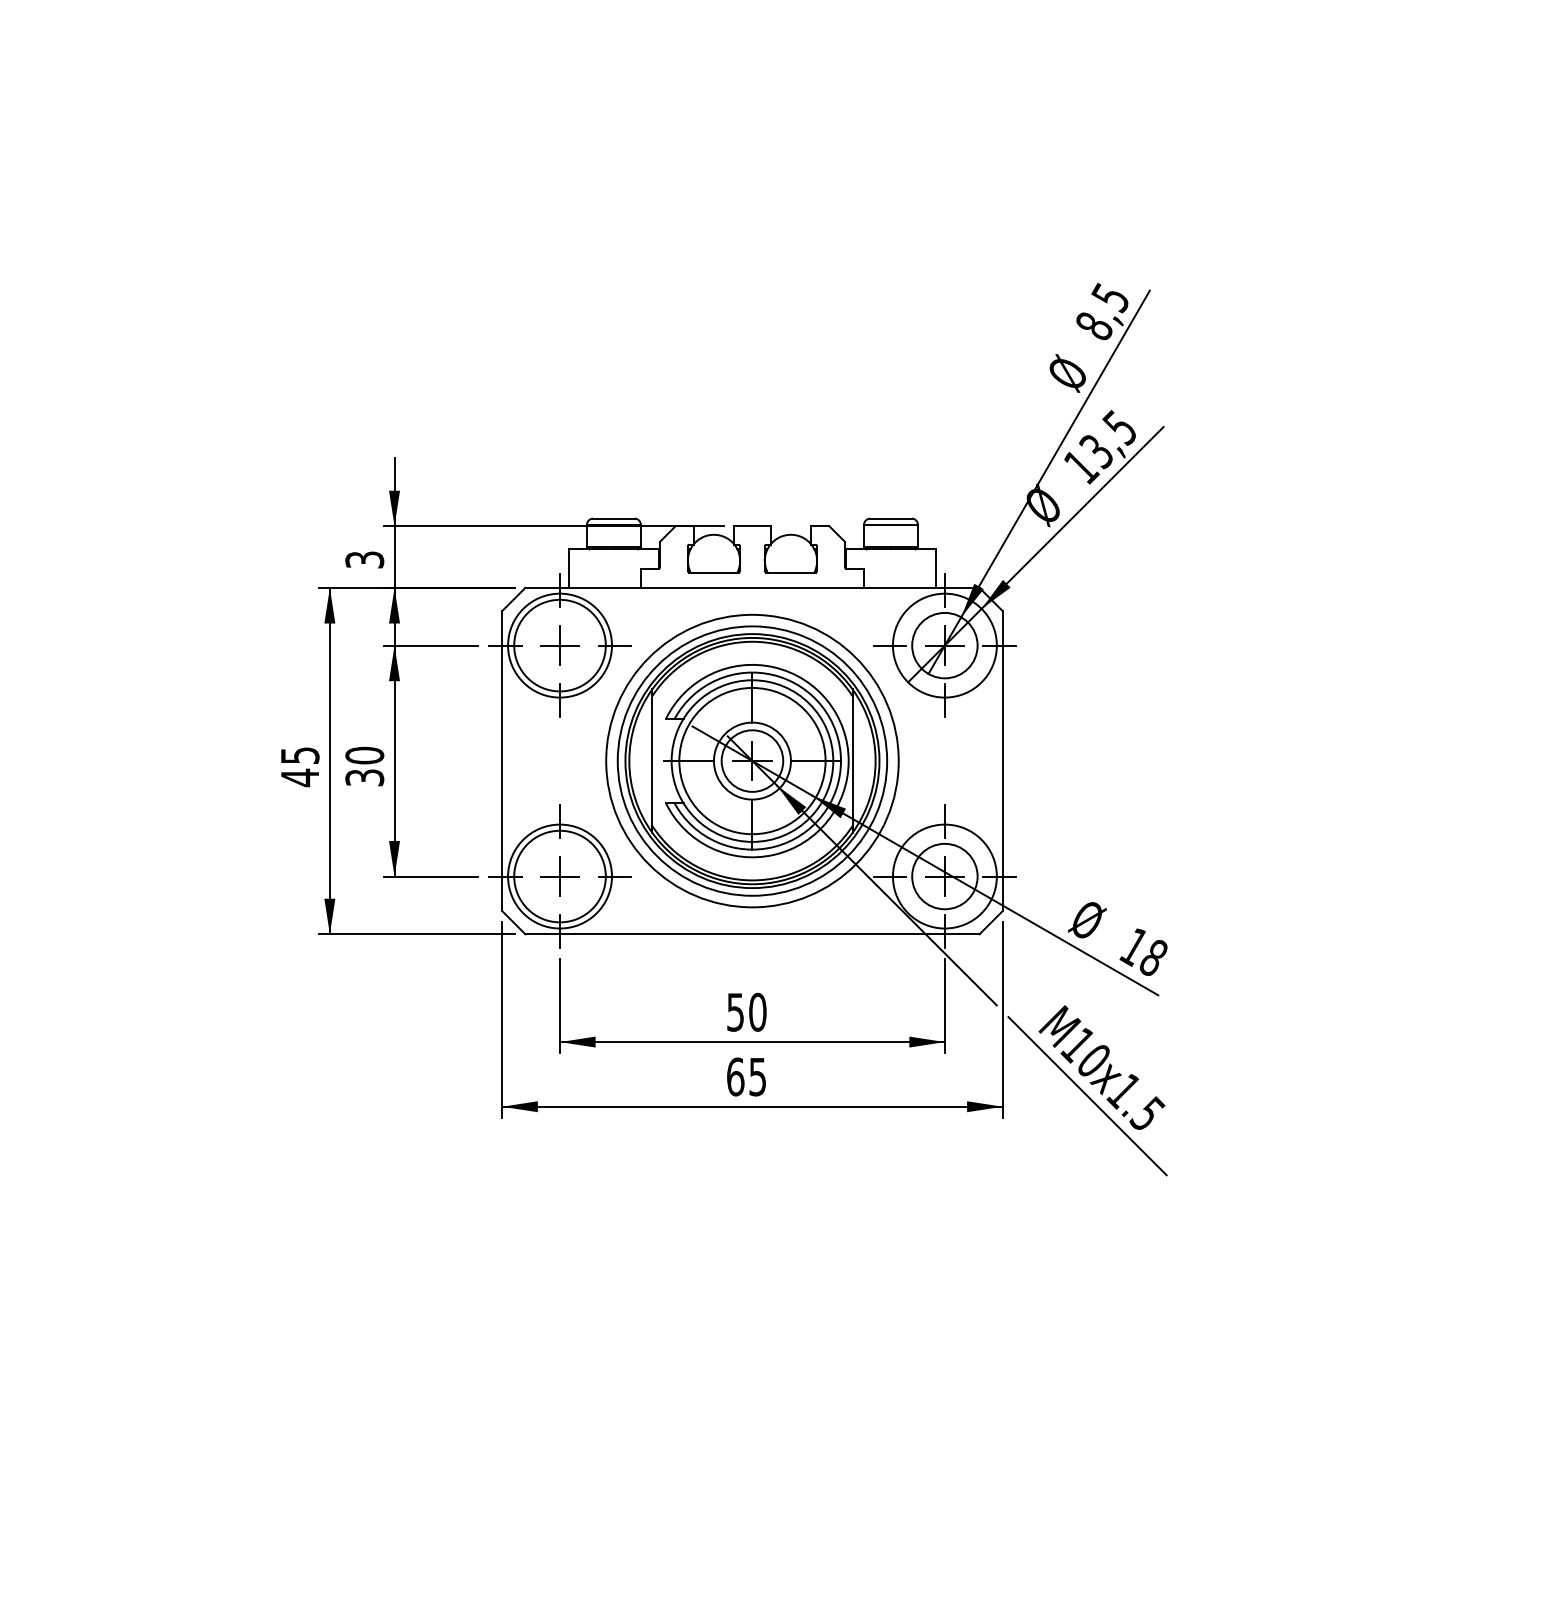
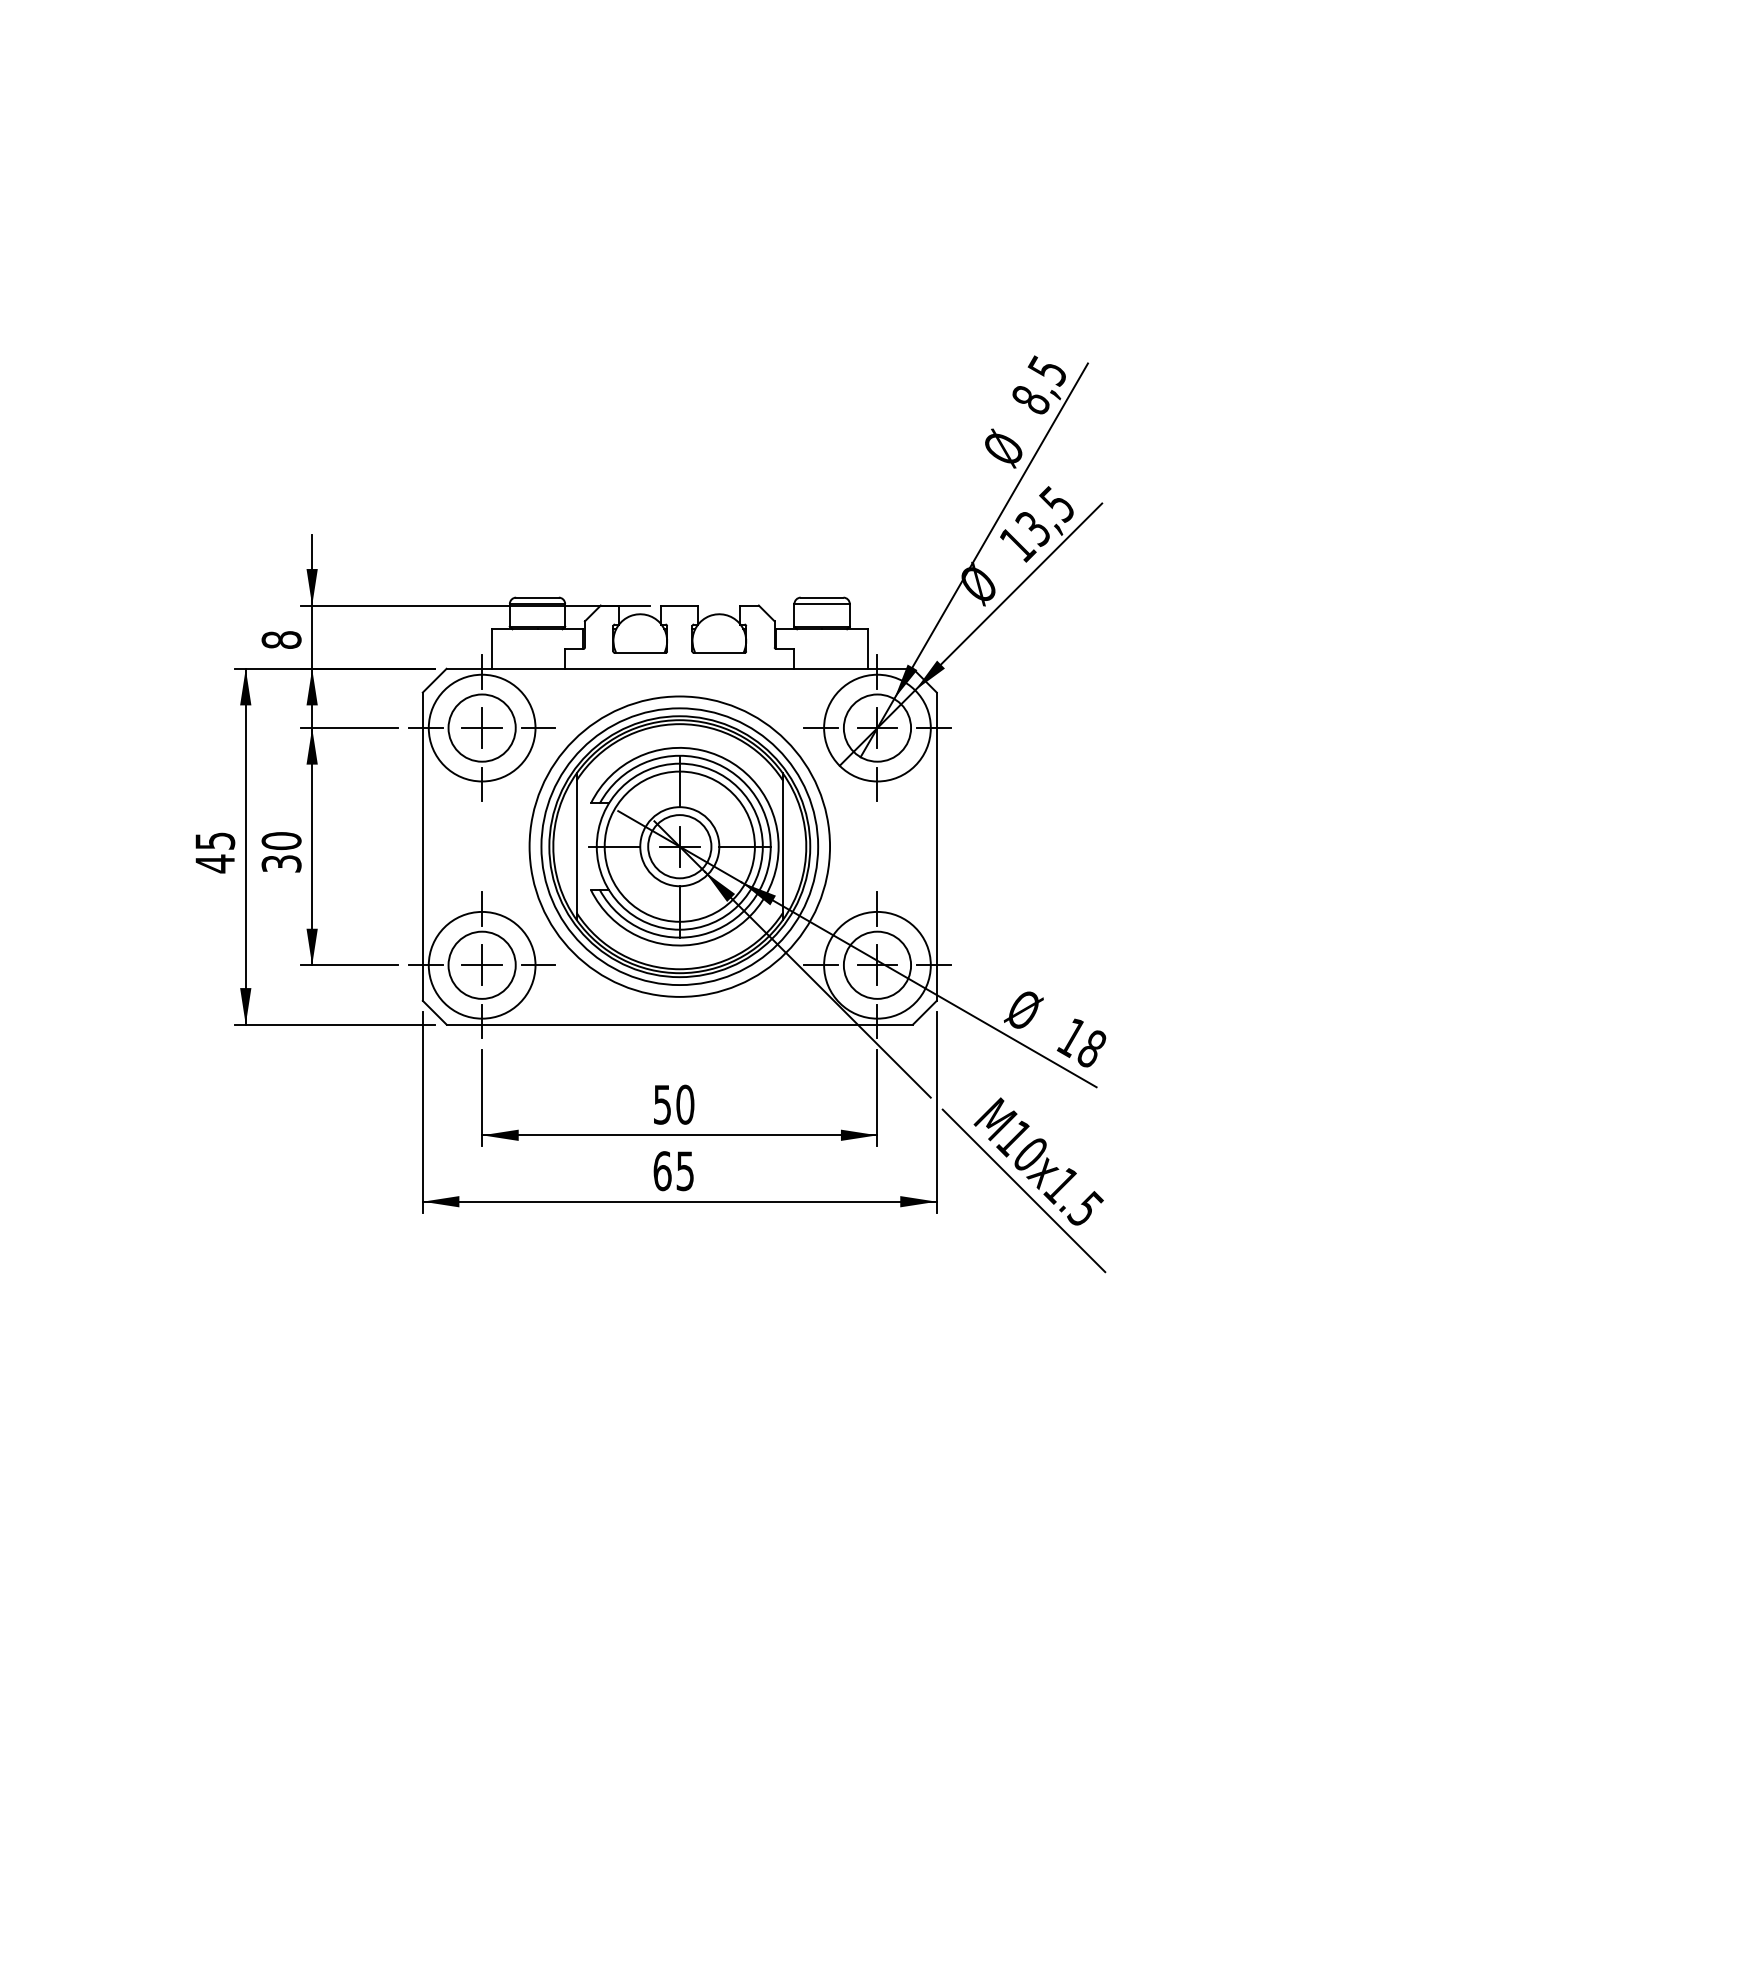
text: (364, 559) -> (281, 639), 3 -> 8
circle: (559, 645) -> (481, 727), size x0.71
circle: (559, 875) -> (481, 964), size x0.71

